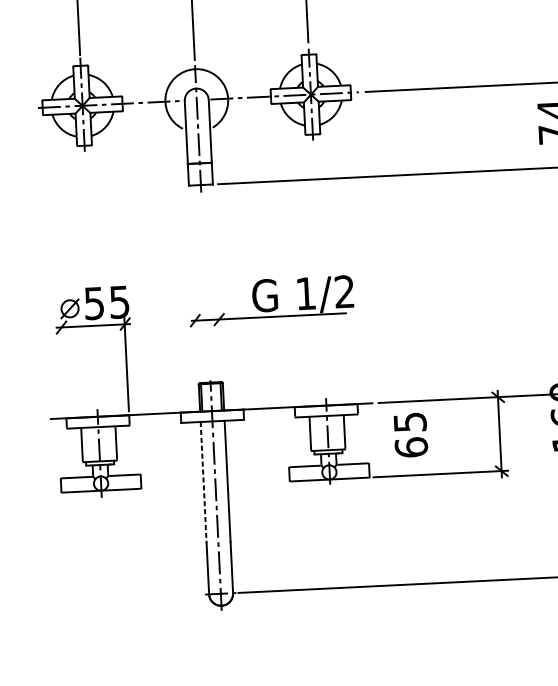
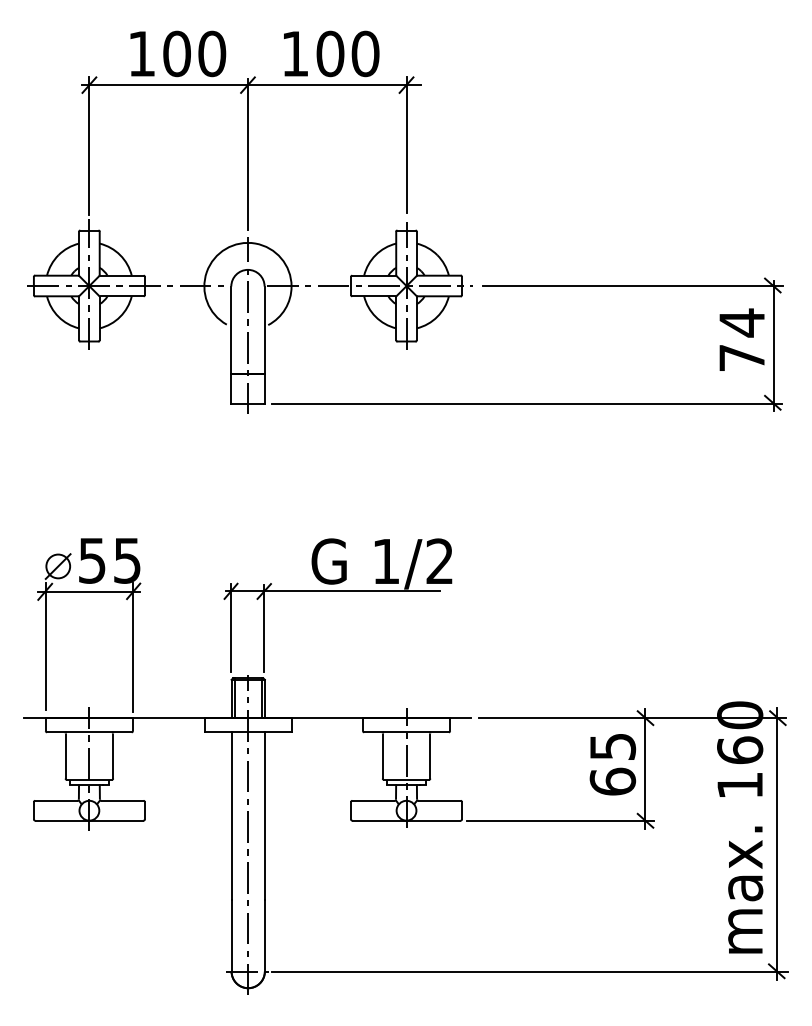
line: (196, 346) -> (231, 627), added
line: (220, 346) -> (264, 628), added
line: (63, 366) -> (45, 646), added
text: (410, 435) -> (612, 764), moved
line: (203, 482) -> (231, 816), dashed -> solid

